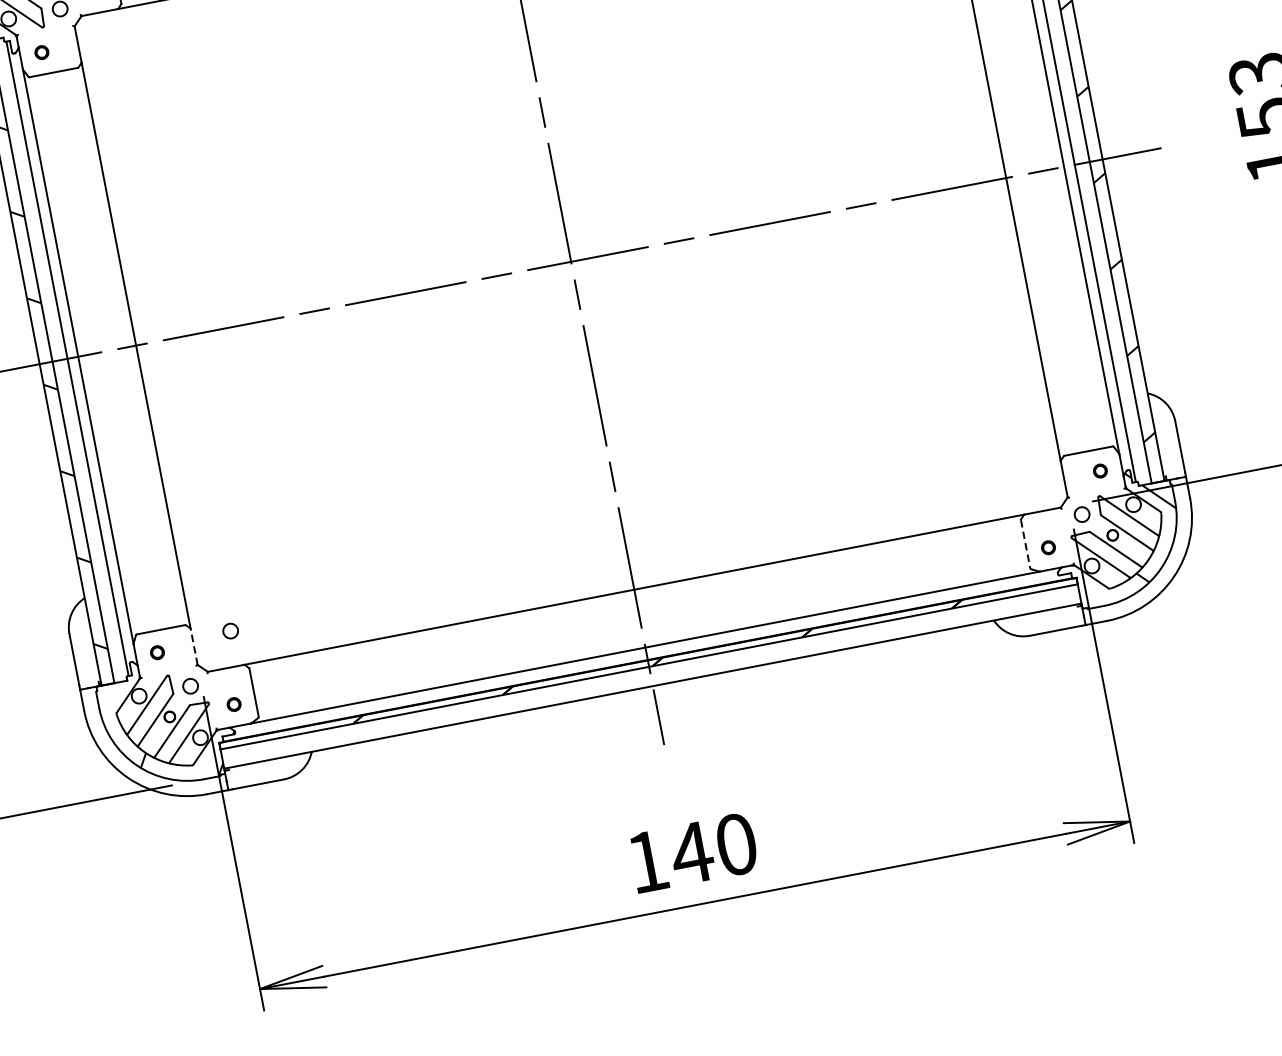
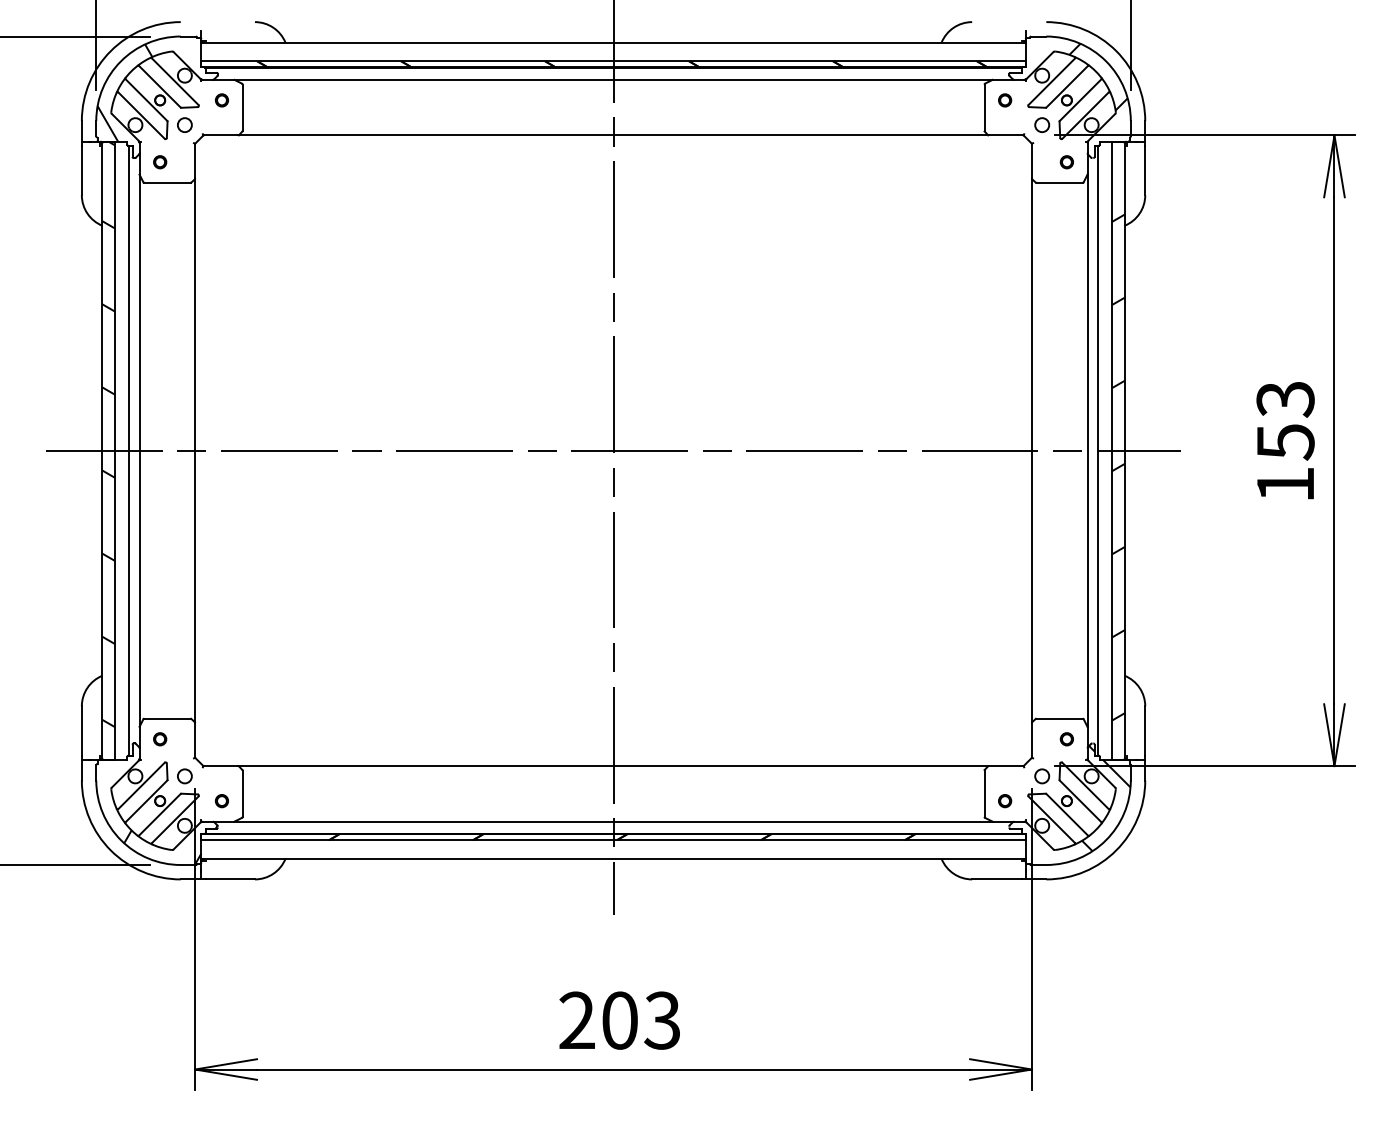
line: (1025, 545) -> (984, 794), dashed -> solid
circle: (230, 631) -> (231, 732), removed
line: (194, 645) -> (195, 739), dashed -> solid
text: (691, 853) -> (619, 1020), 140 -> 203

